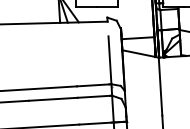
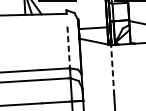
line: (110, 60) -> (69, 47), solid -> dashed
line: (160, 86) -> (112, 70), solid -> dashed

